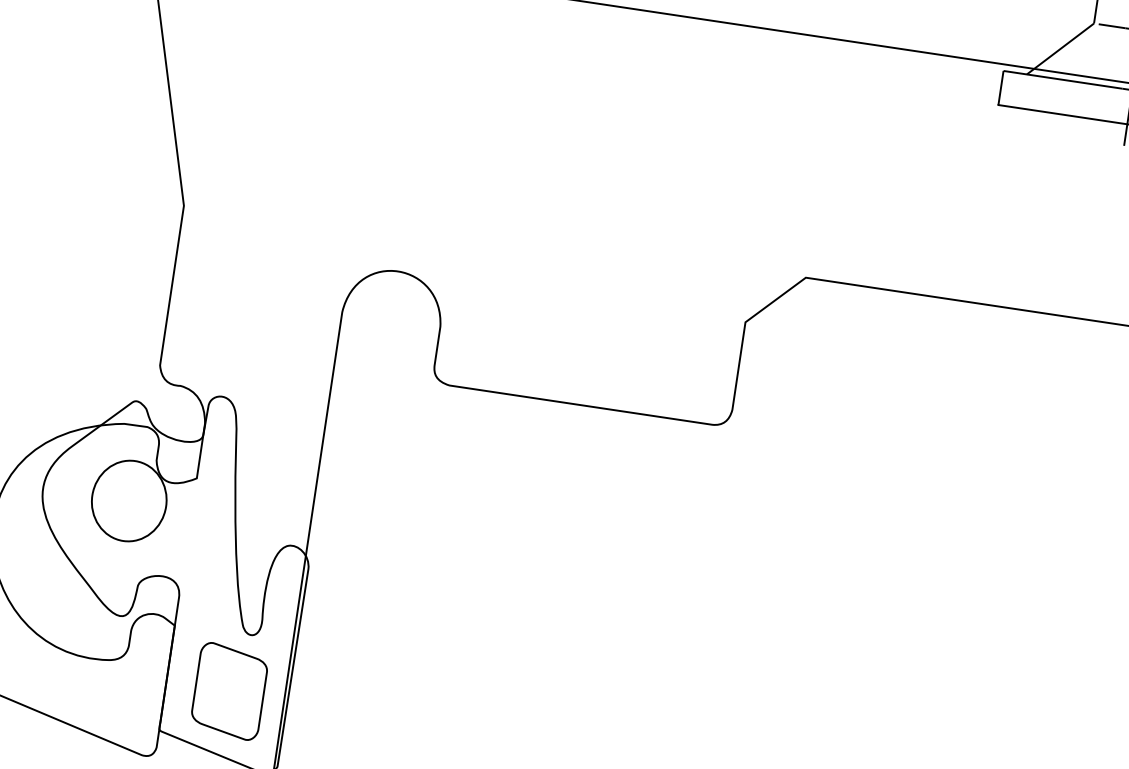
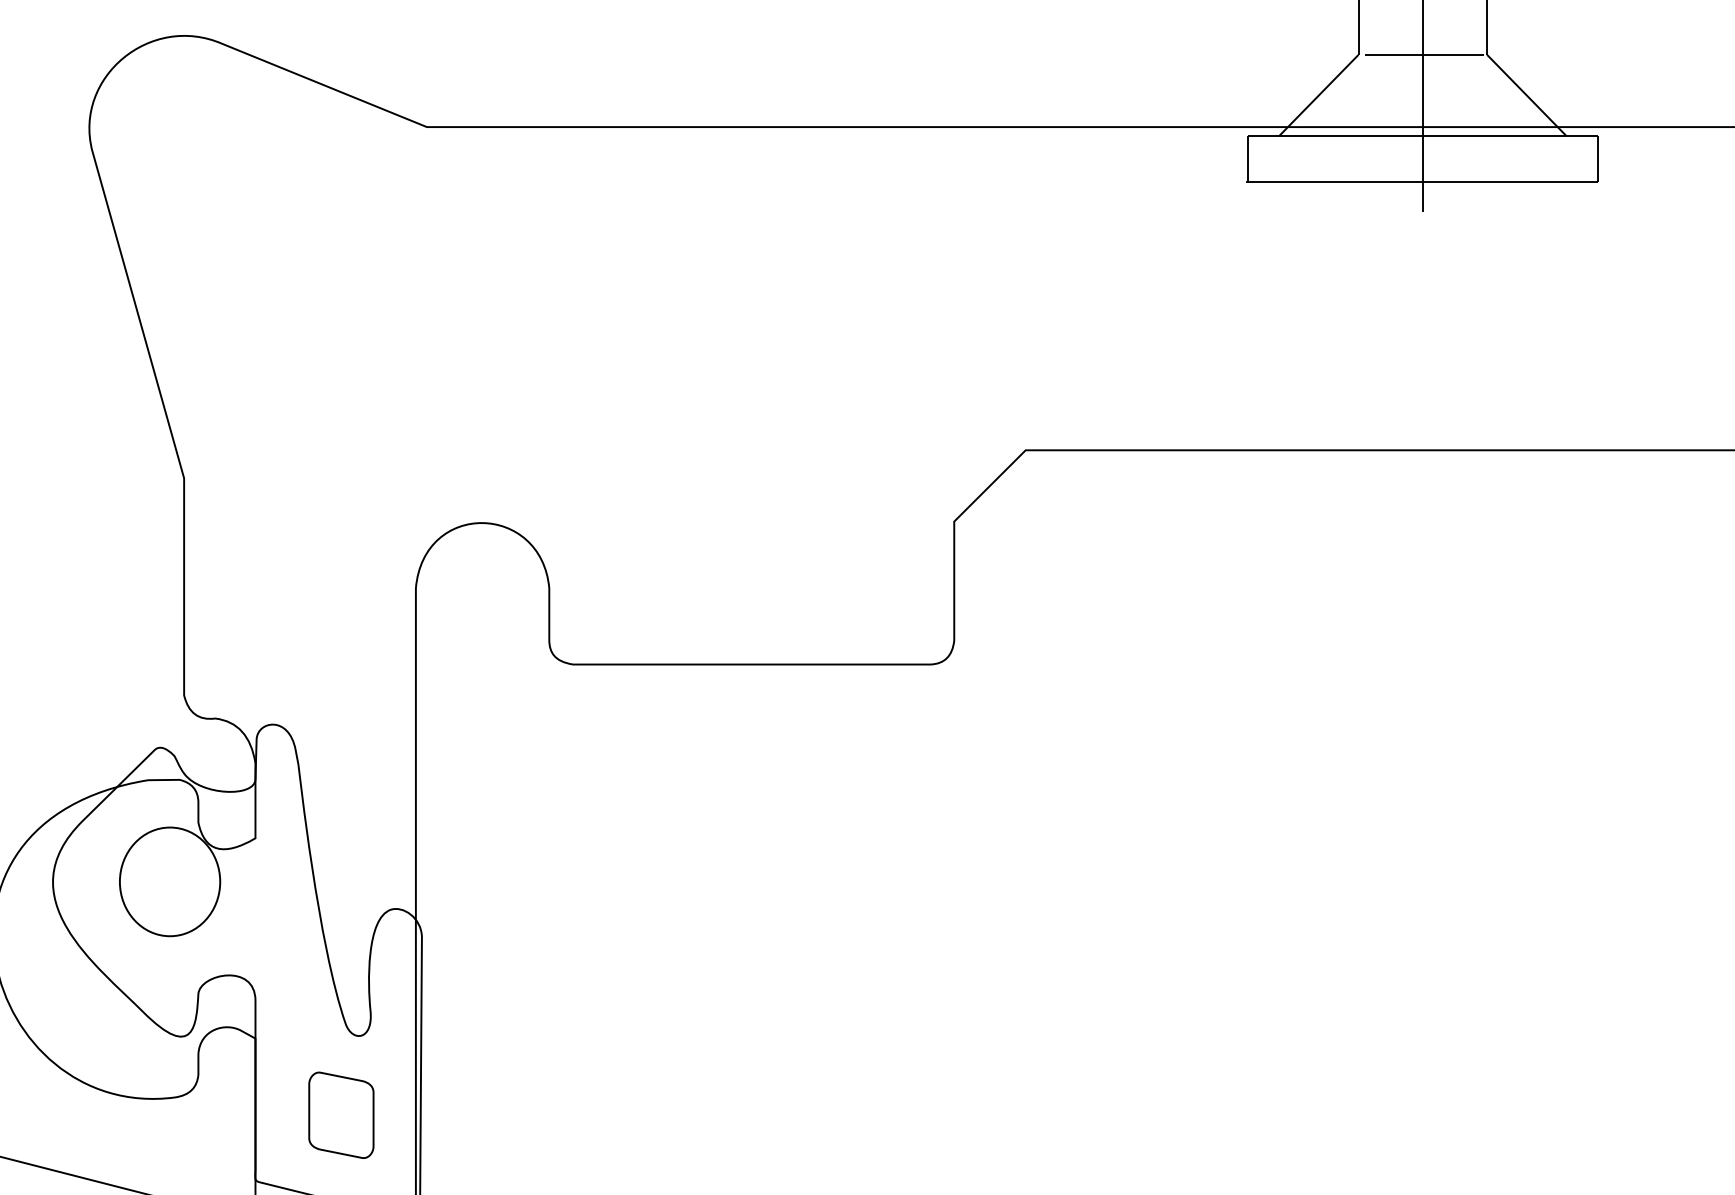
part: (229, 691) -> (341, 1115), size x0.7

